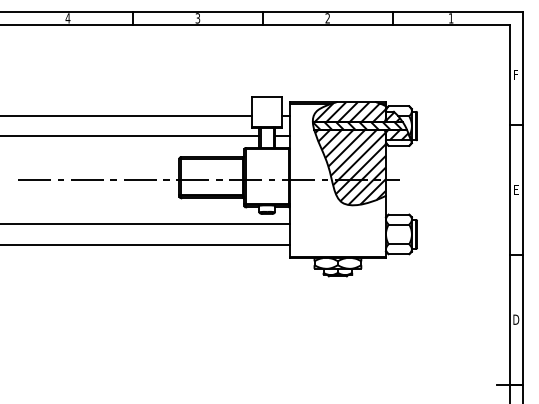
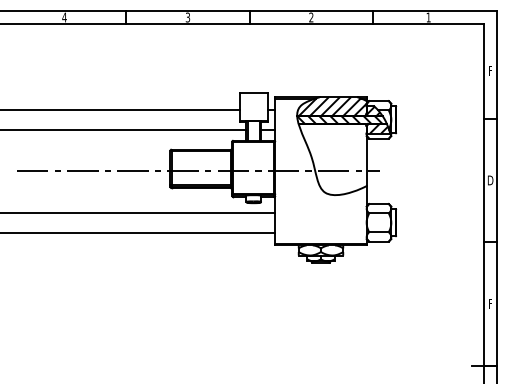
hatch: (350, 166) -> (332, 158), removed
text: (516, 189) -> (490, 180), E -> D
text: (516, 319) -> (490, 303), D -> F

